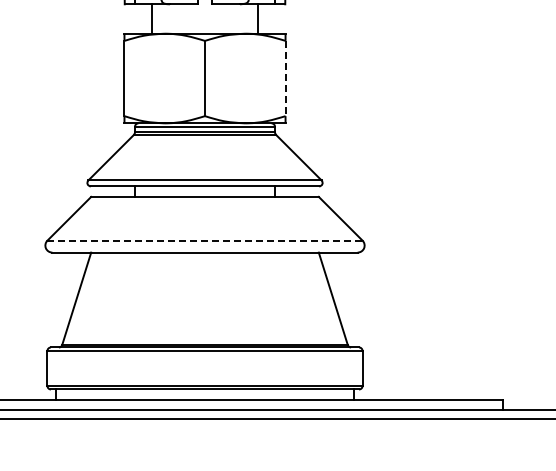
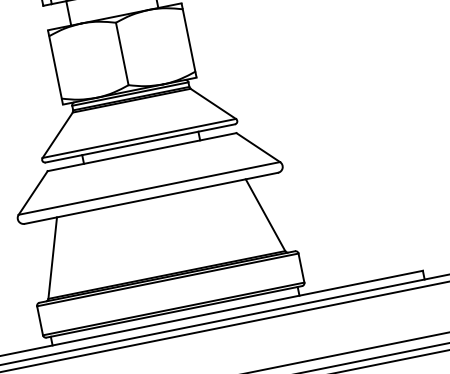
line: (285, 78) -> (189, 40), dashed -> solid
line: (205, 240) -> (149, 188), dashed -> solid

